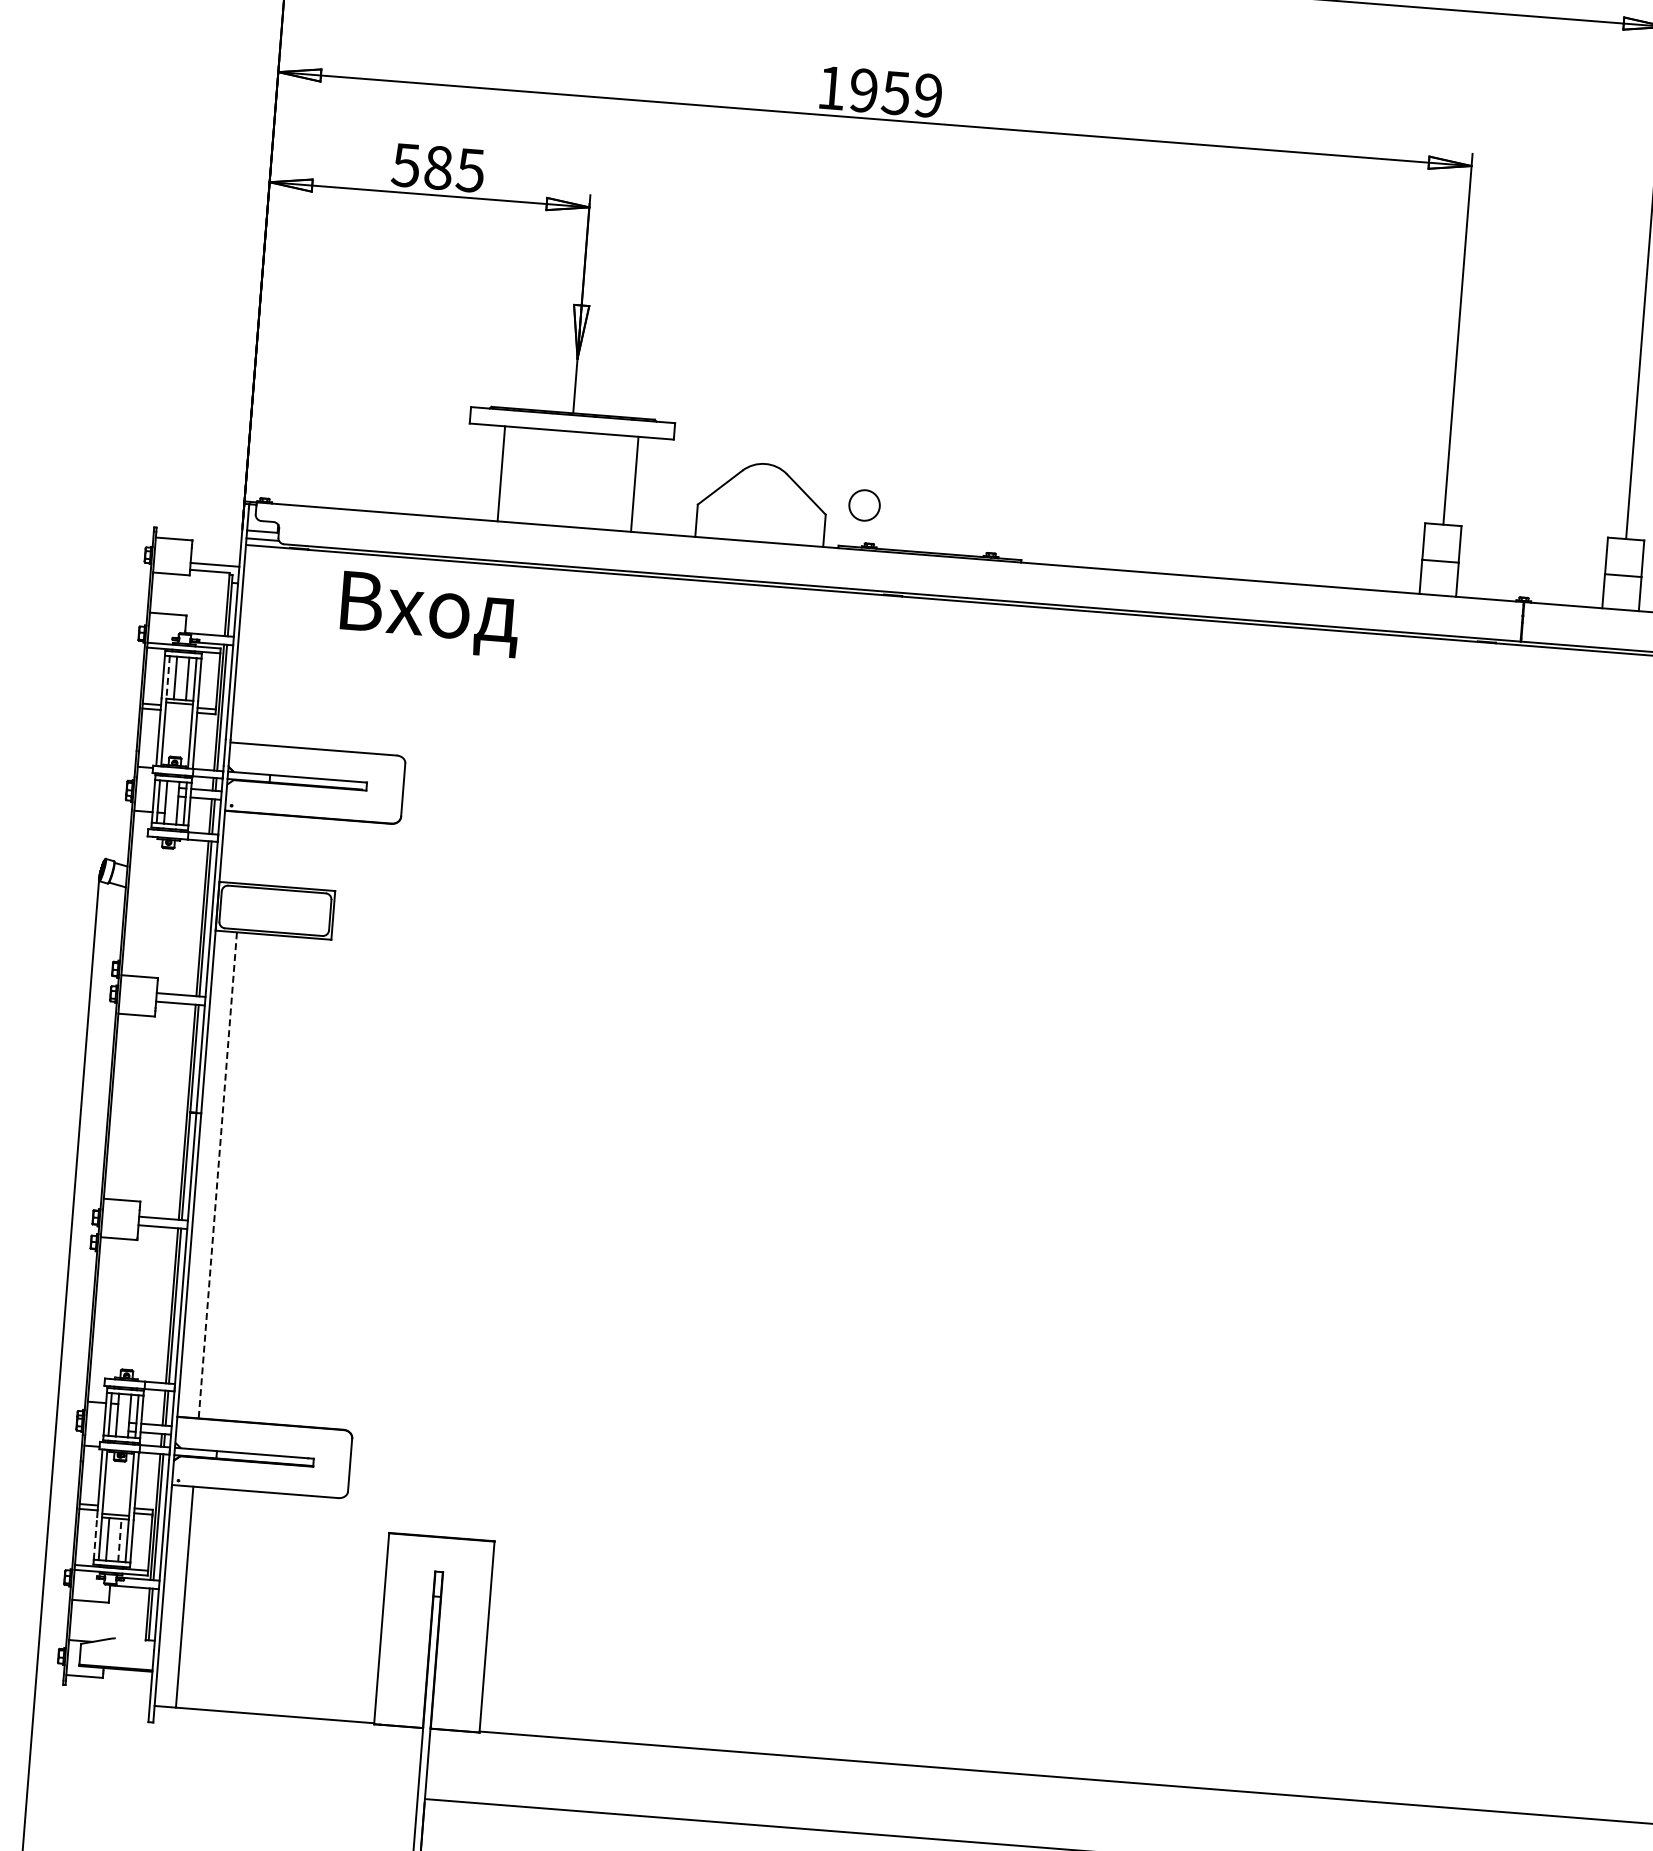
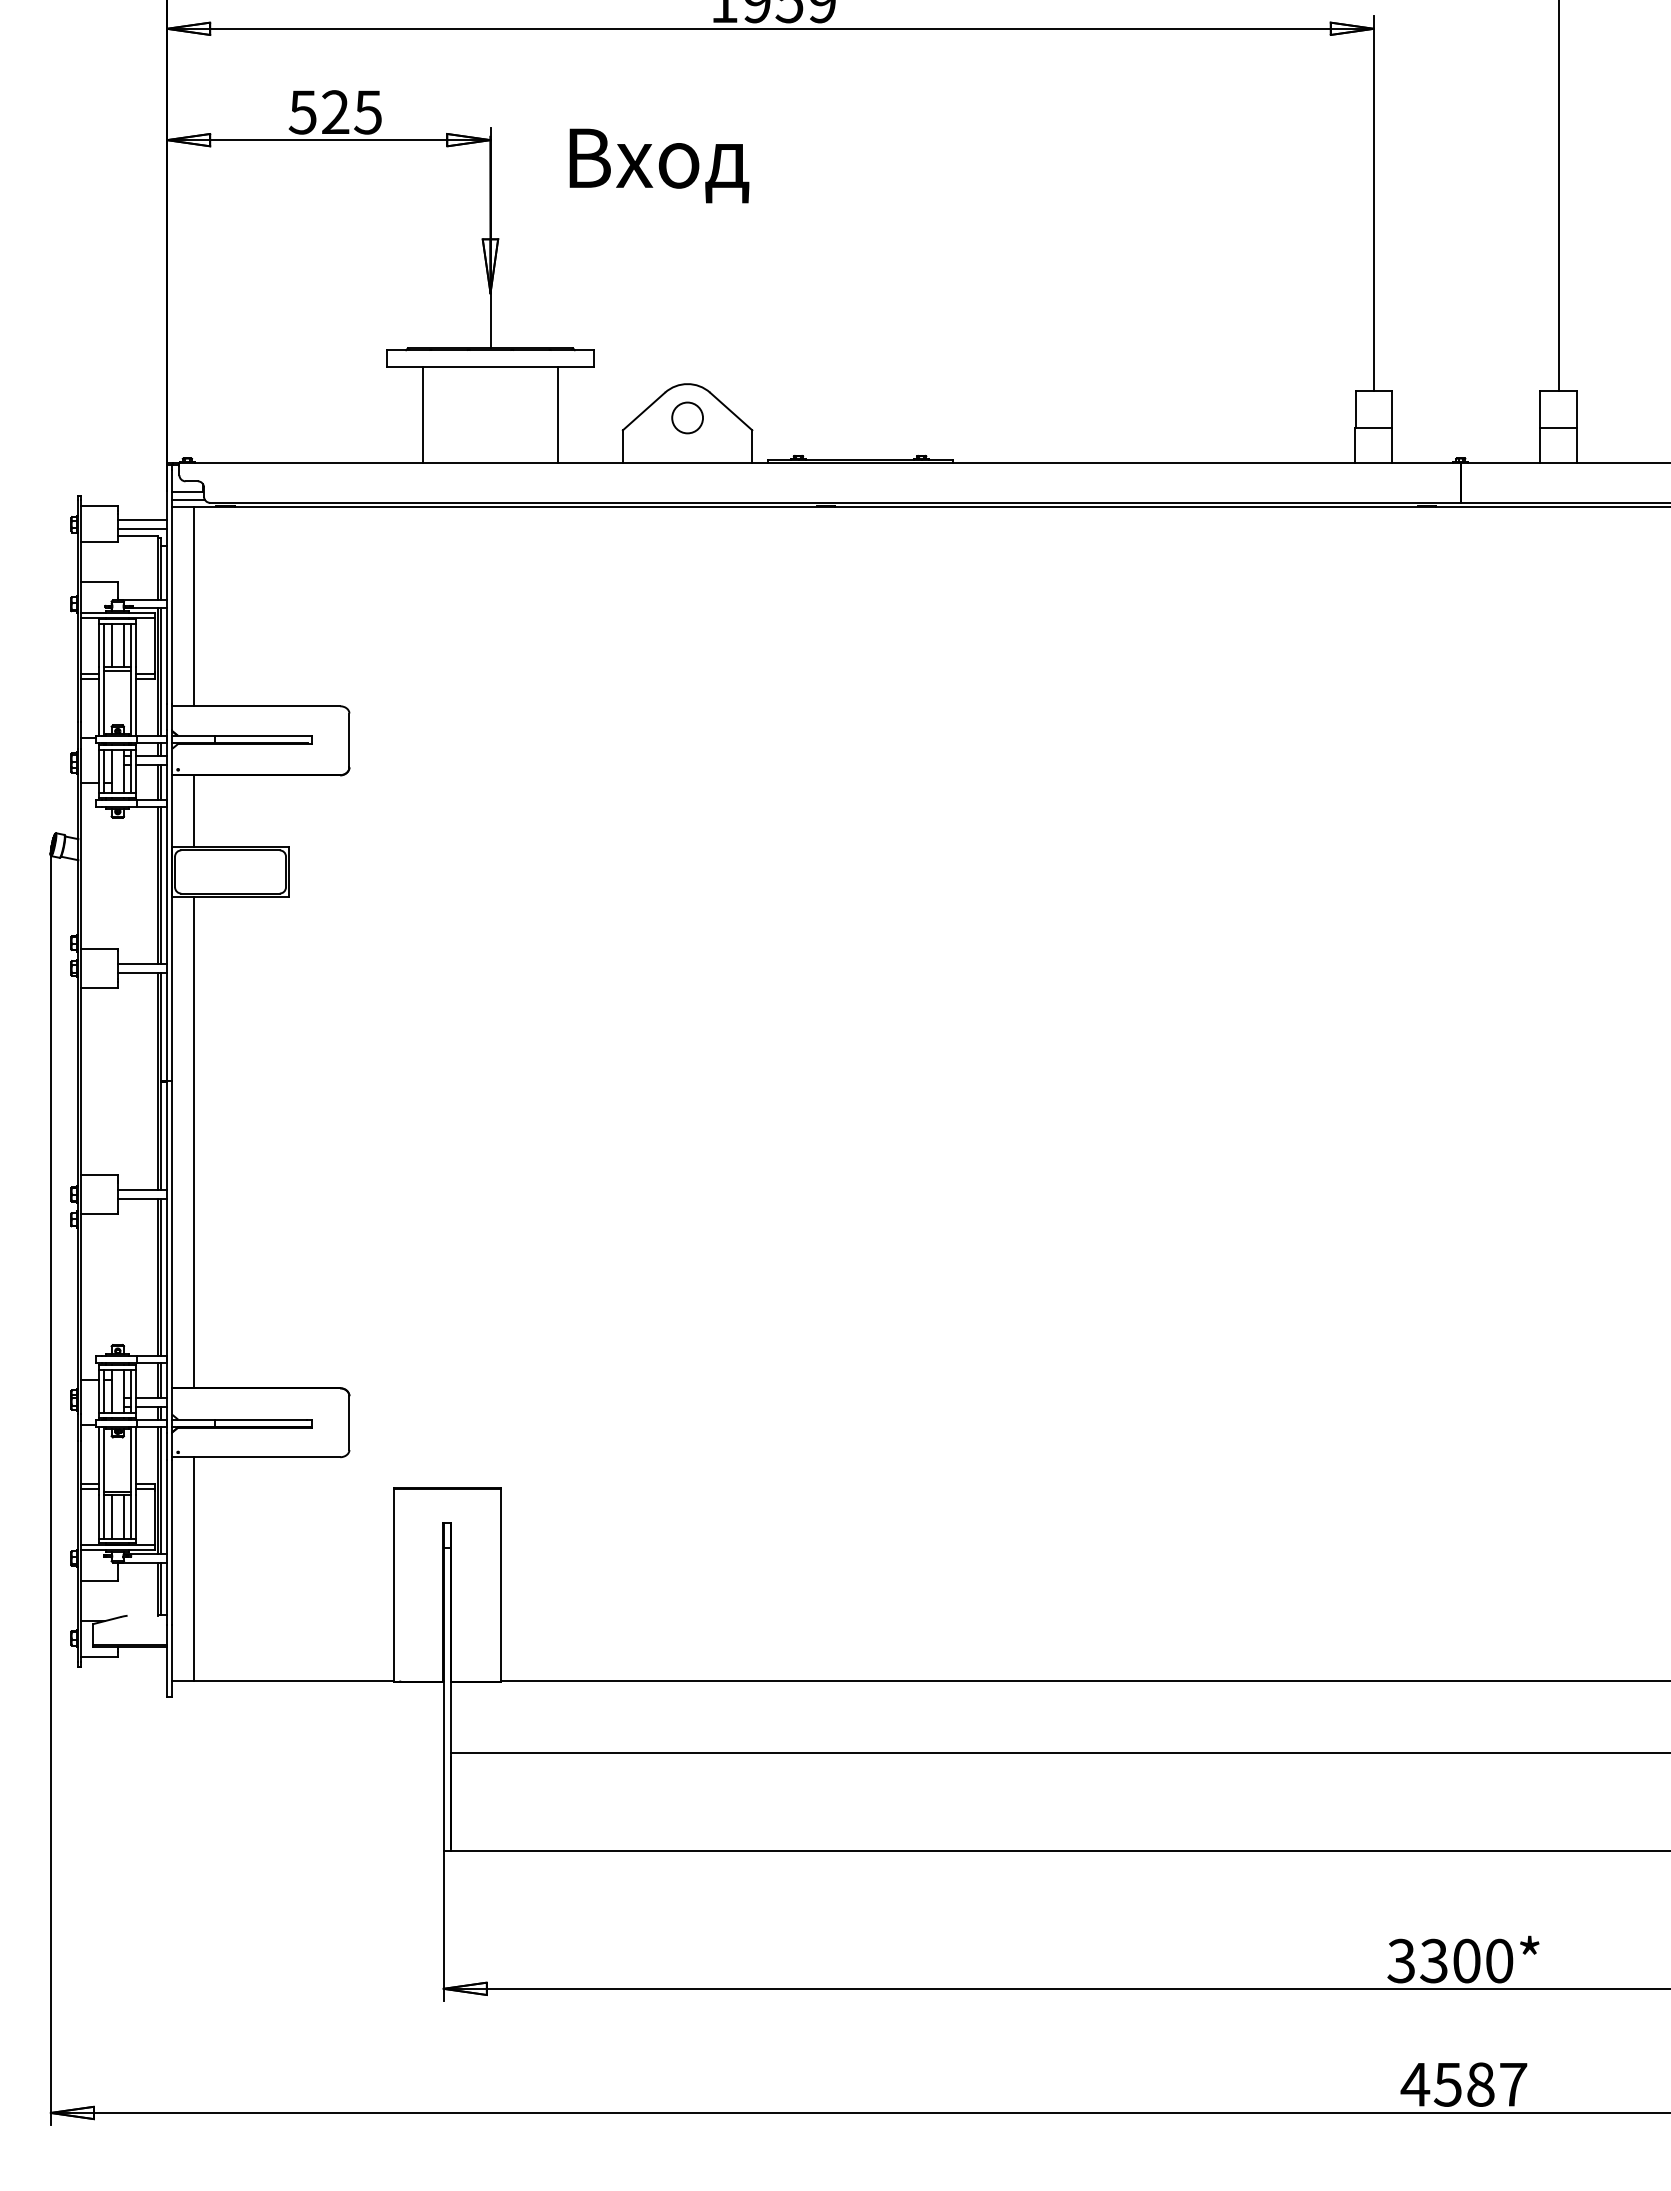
text: (438, 168) -> (335, 112), 585 -> 525
circle: (864, 505) -> (687, 417), moved
line: (215, 556) -> (142, 520), added
text: (430, 614) -> (659, 165), moved
line: (259, 645) -> (193, 606), added
line: (168, 677) -> (104, 645), dashed -> solid
line: (243, 848) -> (193, 811), added
line: (217, 1175) -> (193, 1142), dashed -> solid
line: (95, 1537) -> (99, 1516), dashed -> solid
line: (119, 1539) -> (123, 1516), dashed -> solid

